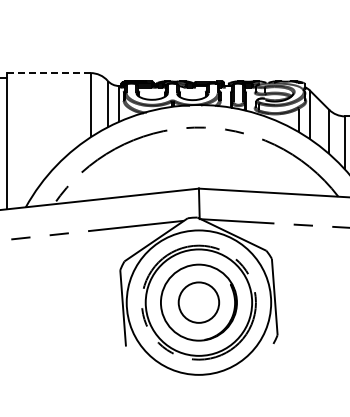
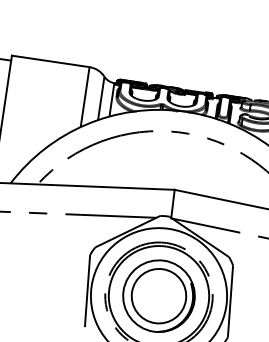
line: (48, 73) -> (50, 61), dashed -> solid
circle: (198, 302) -> (158, 295), size x1.43

